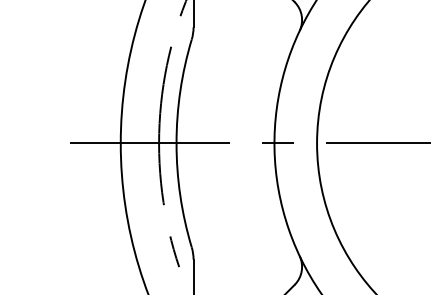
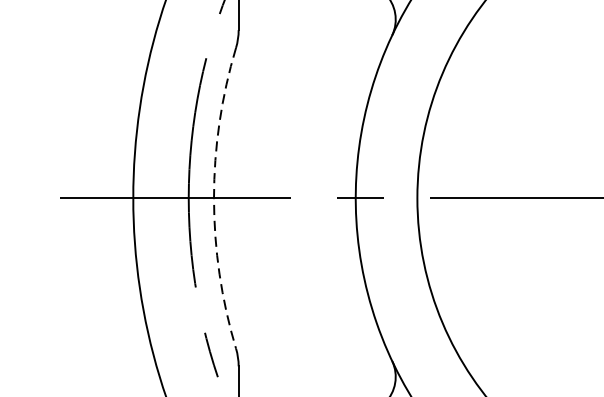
arc: (176, 143) -> (213, 198), solid -> dashed

